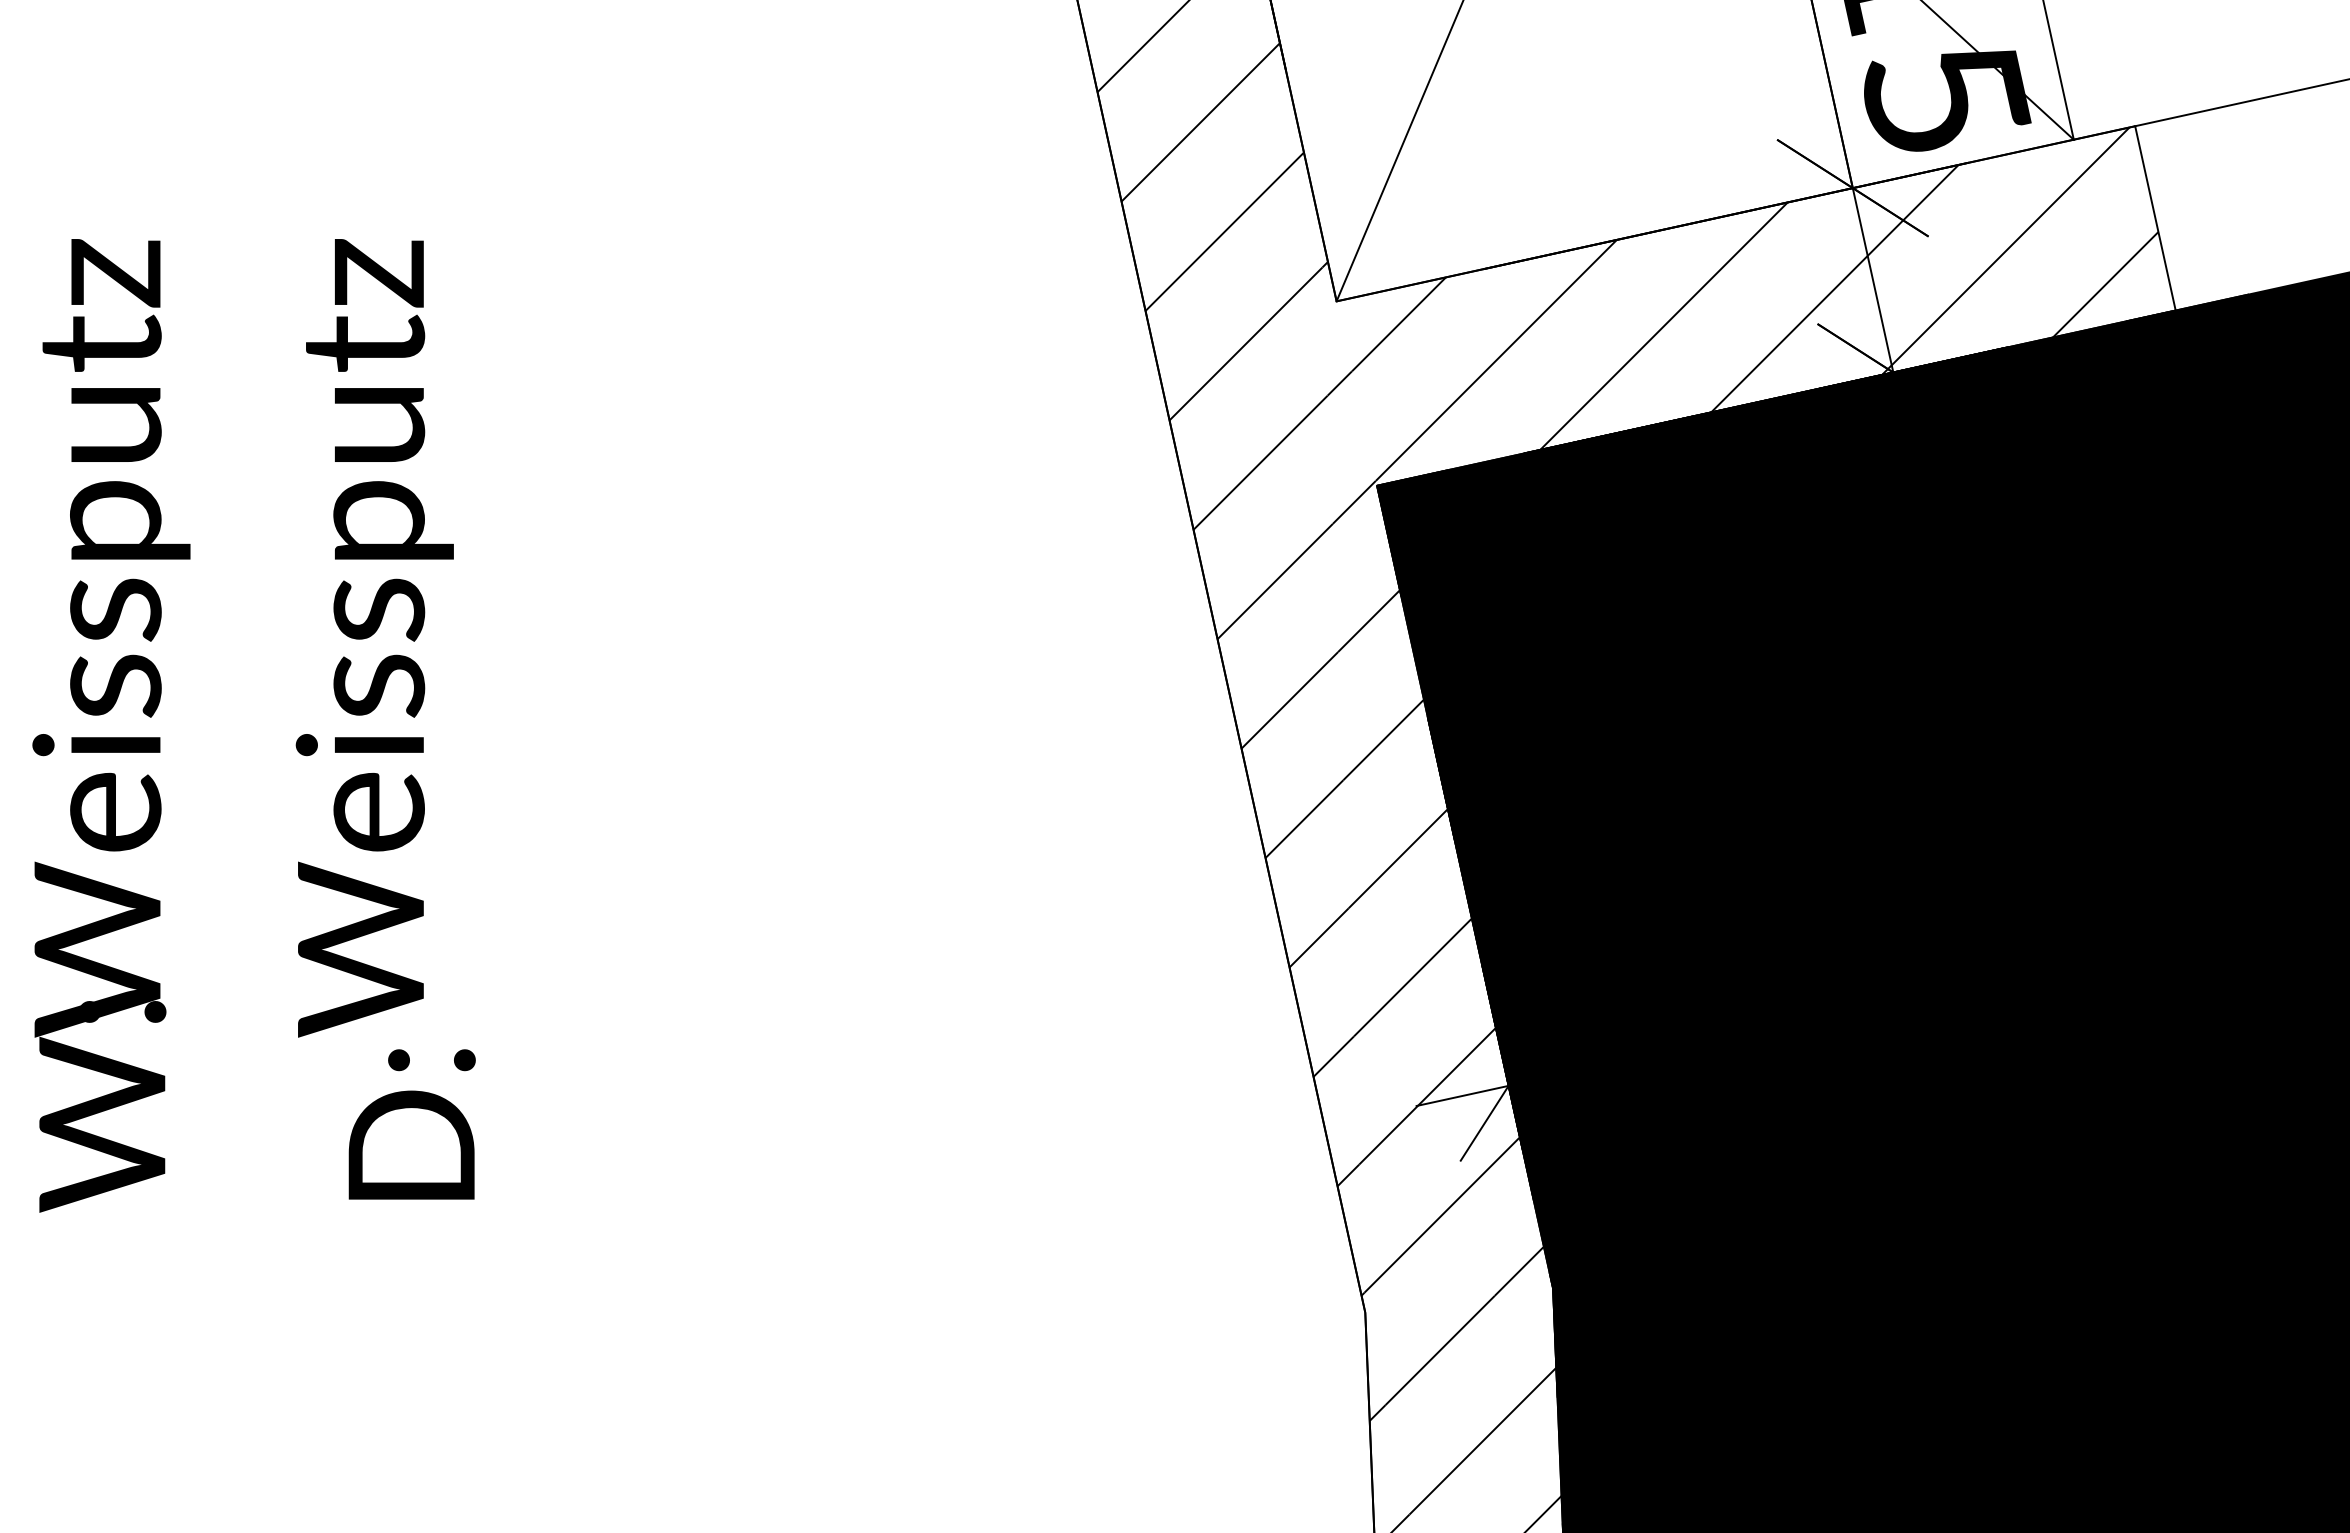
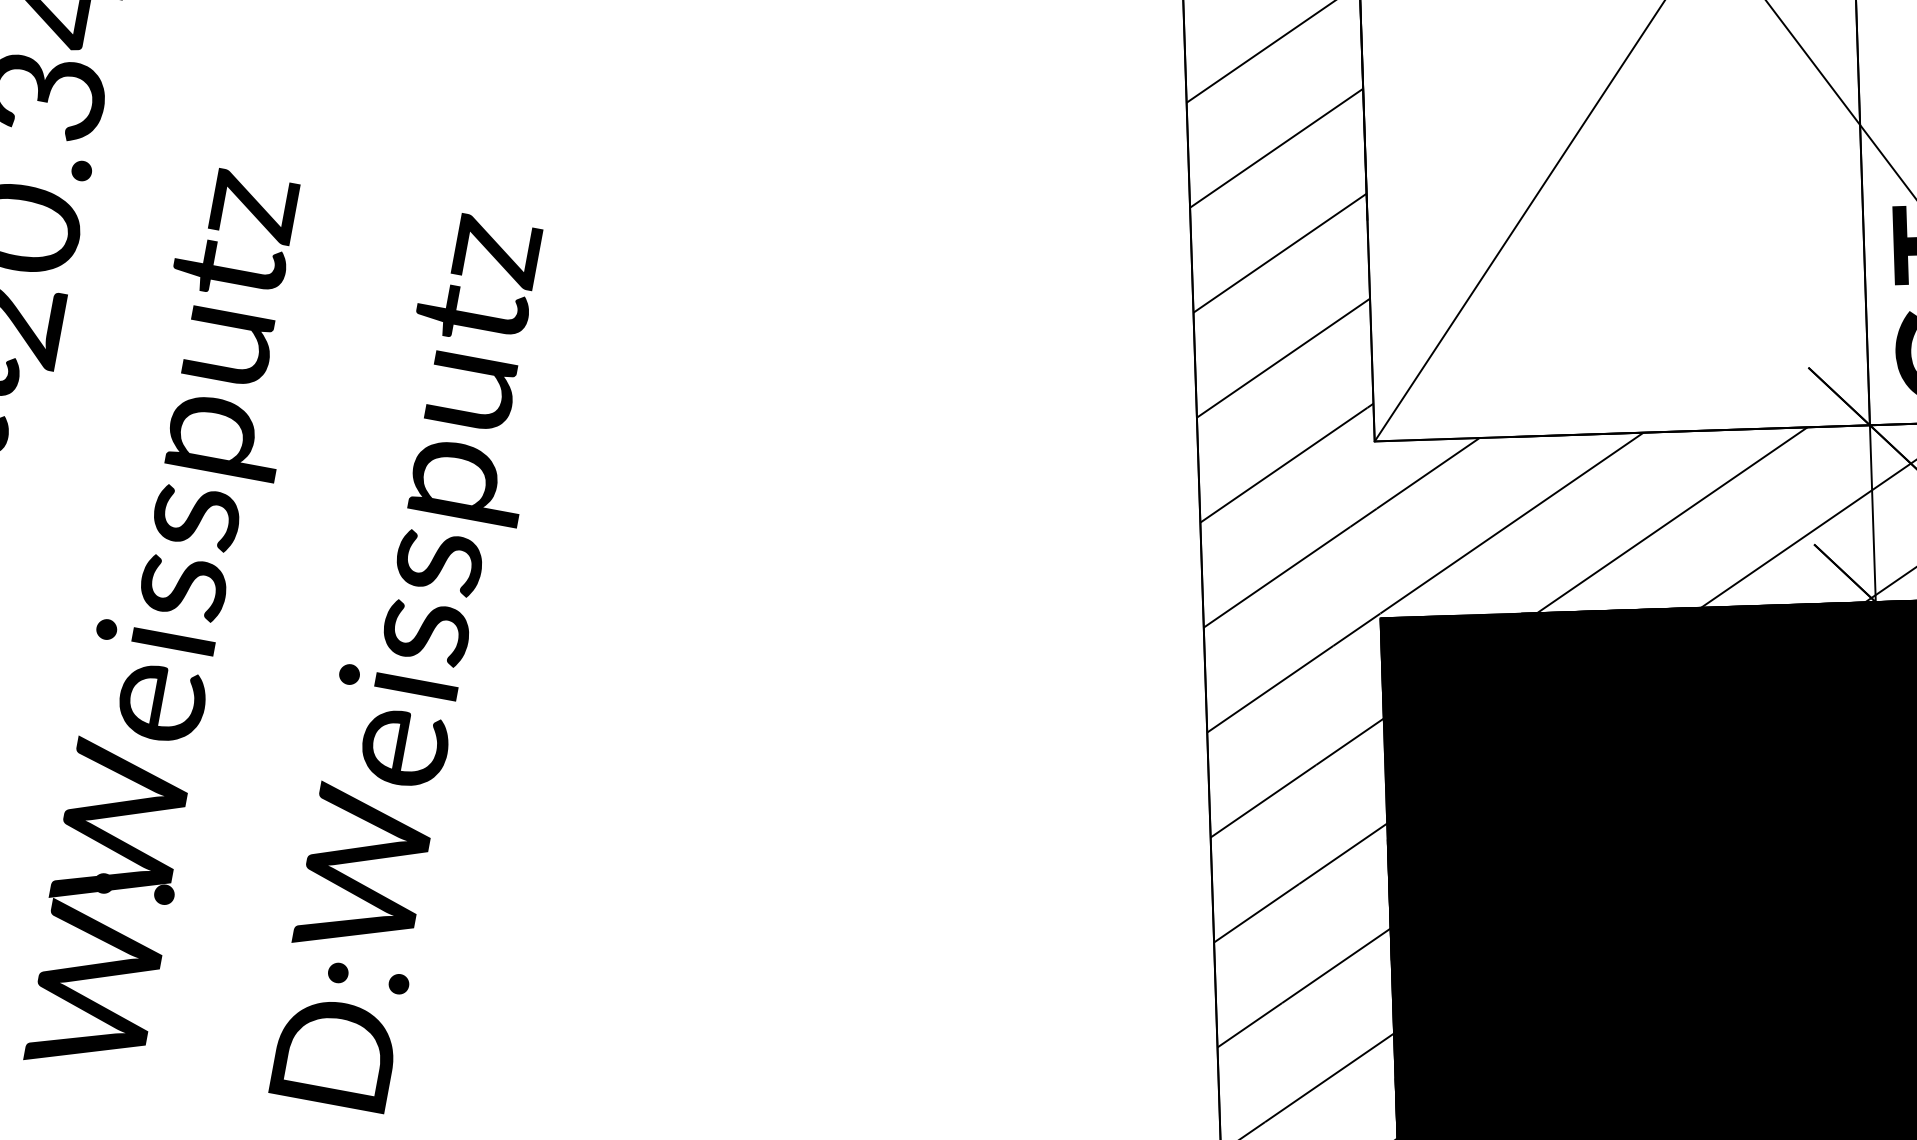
text: (411, 1124) -> (338, 1034), moved

